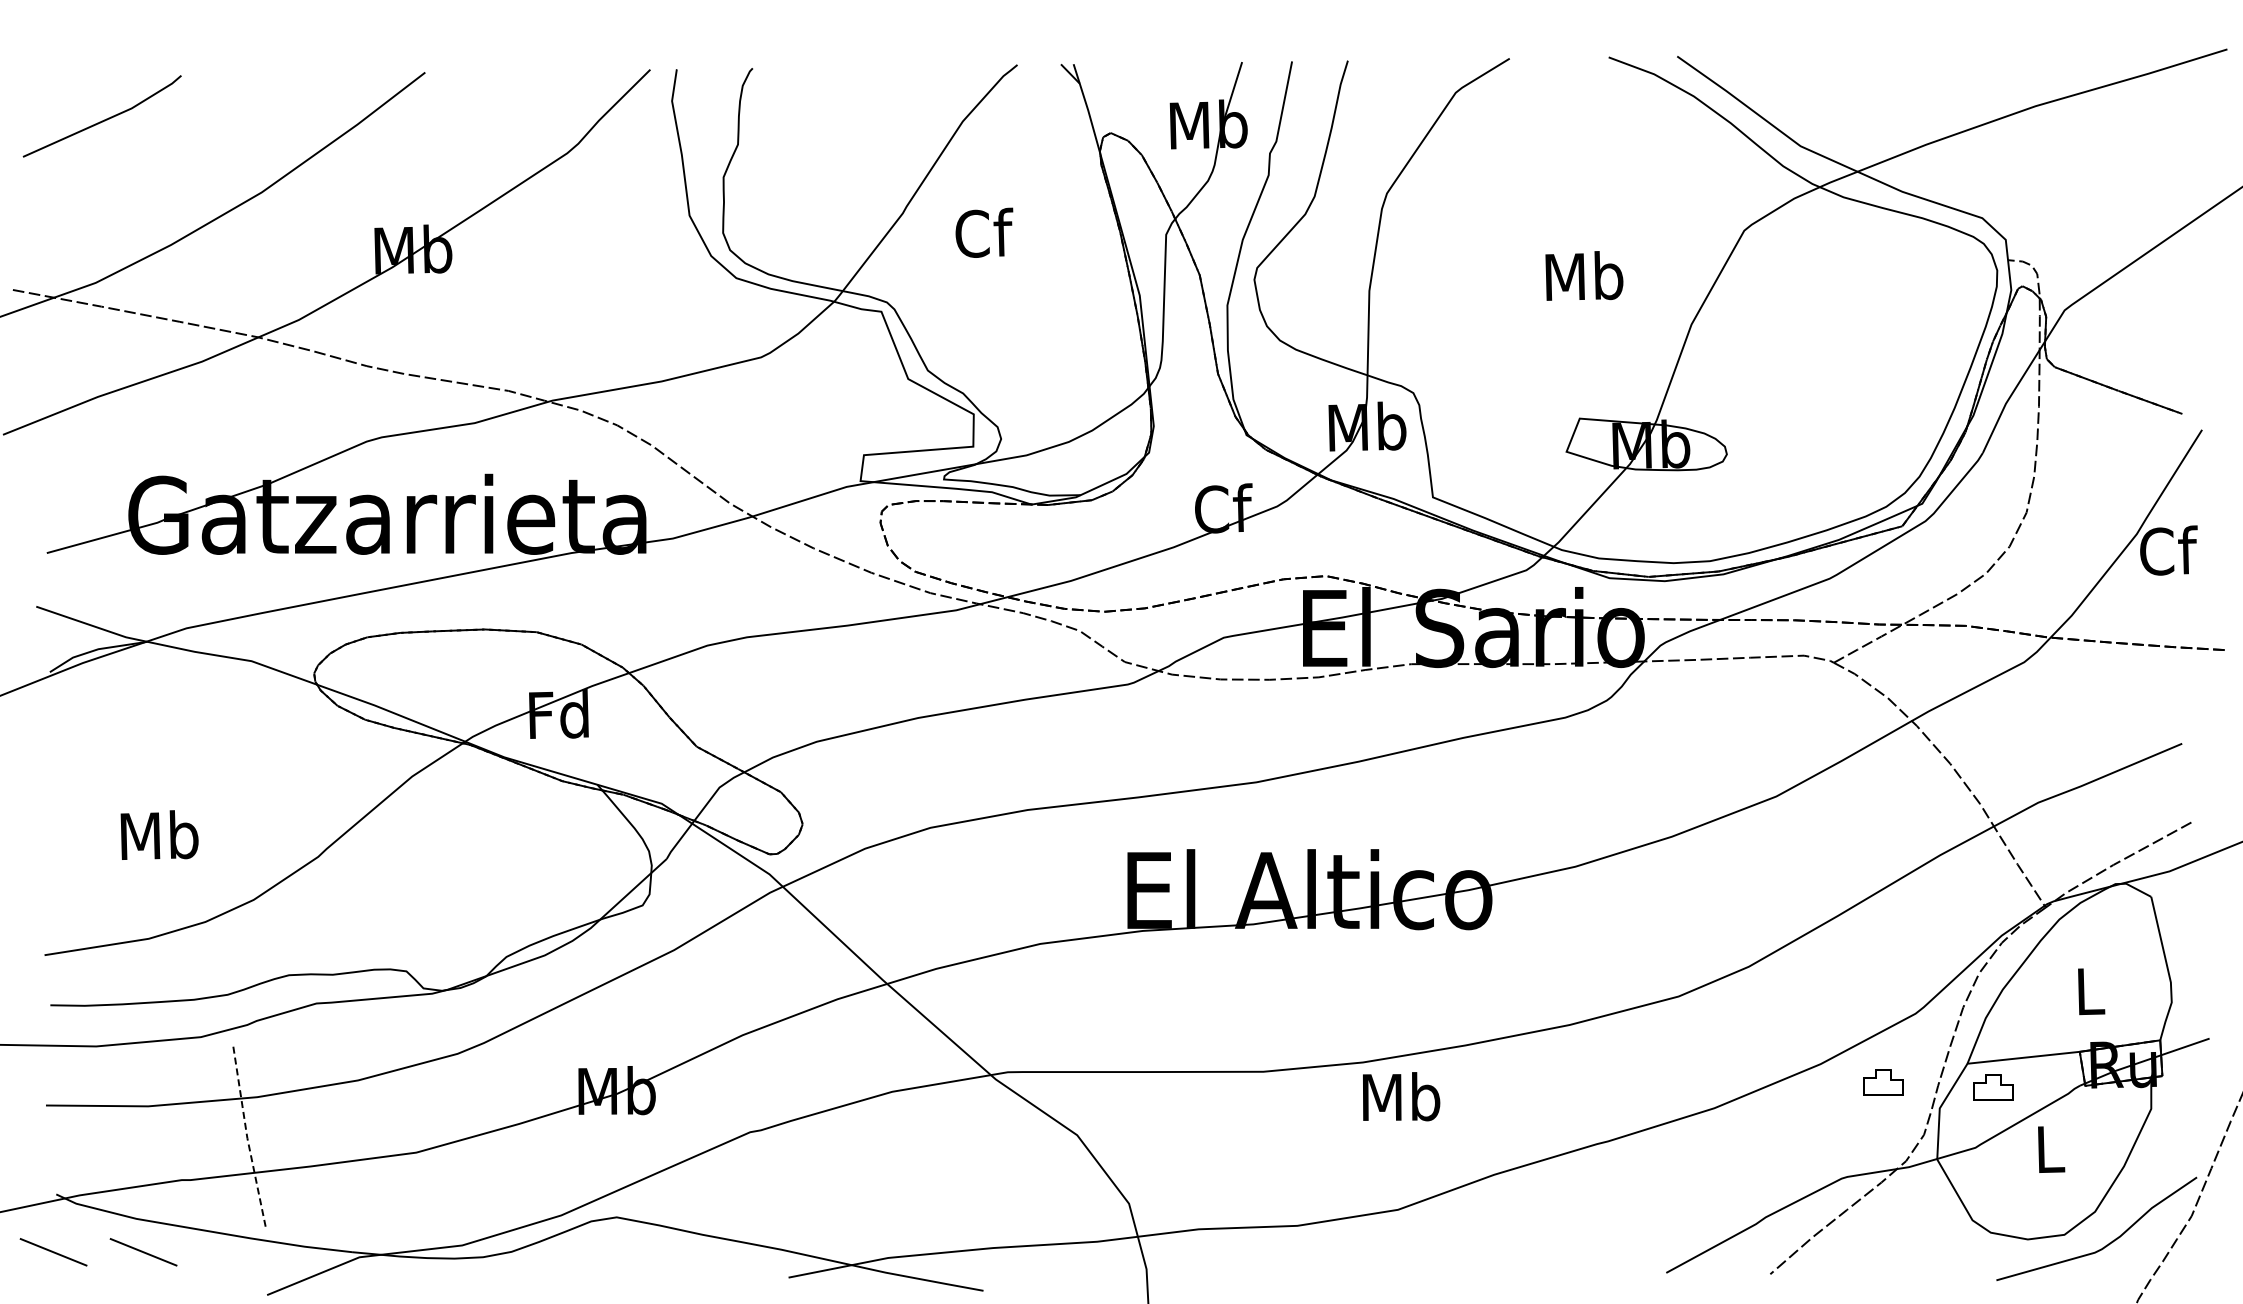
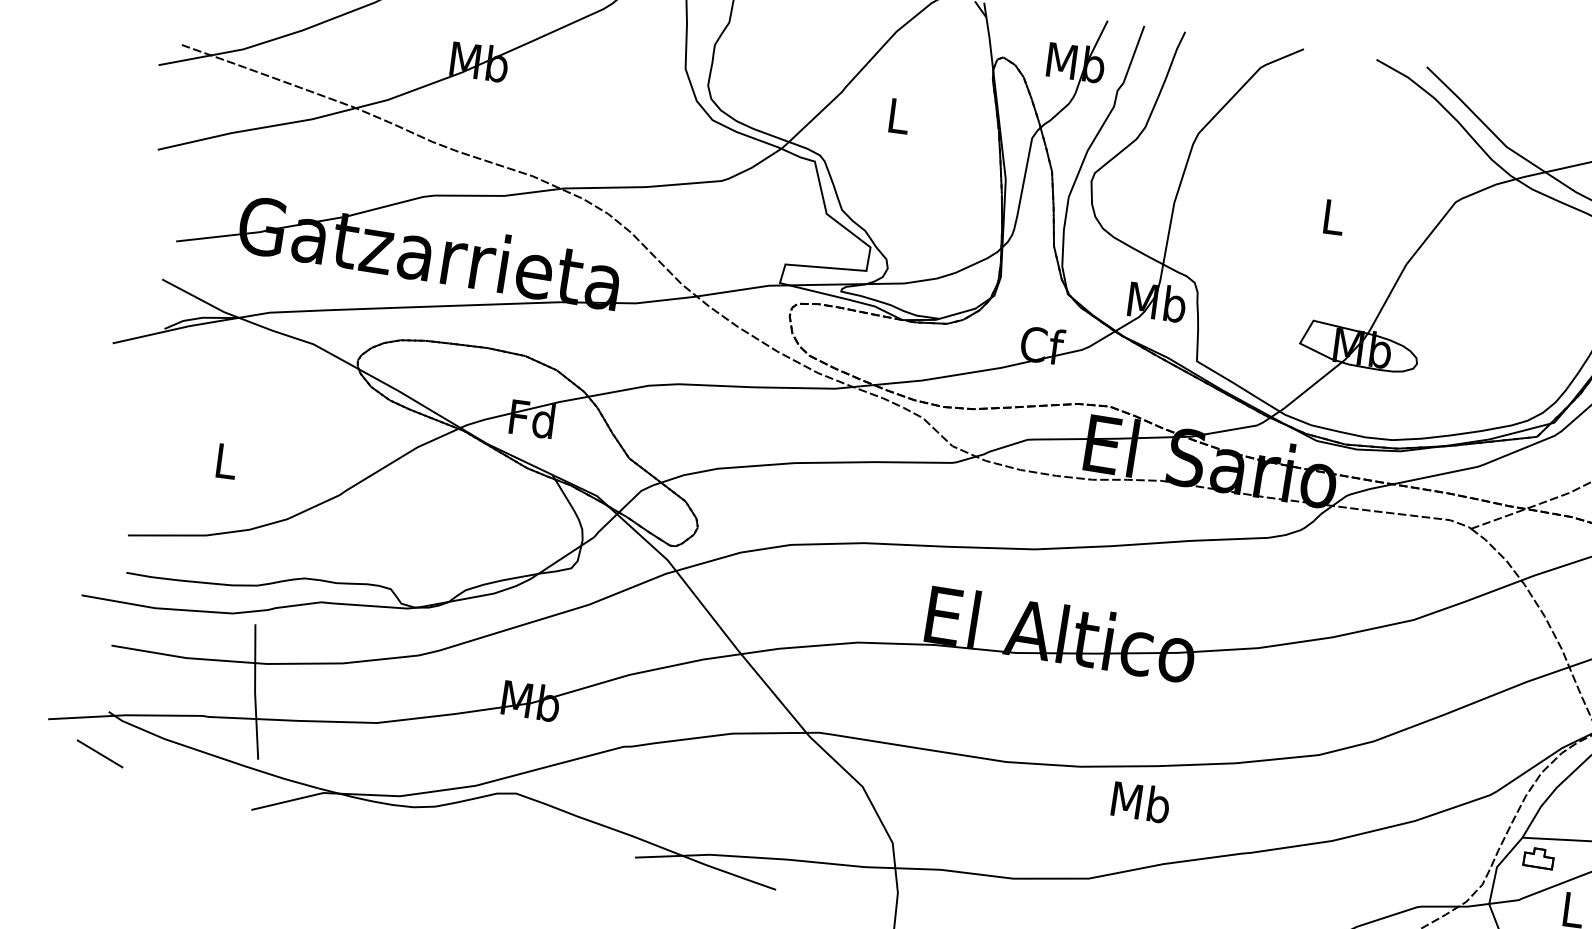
text: (984, 232) -> (899, 115), Cf -> L
text: (1584, 275) -> (1333, 216), Mb -> L
text: (159, 834) -> (225, 460), Mb -> L
part: (1883, 1082) -> (1458, 841), removed
text: (1401, 1096) -> (1141, 801), moved
line: (247, 1138) -> (255, 693), dashed -> solid
line: (143, 1252) -> (165, 764), removed

